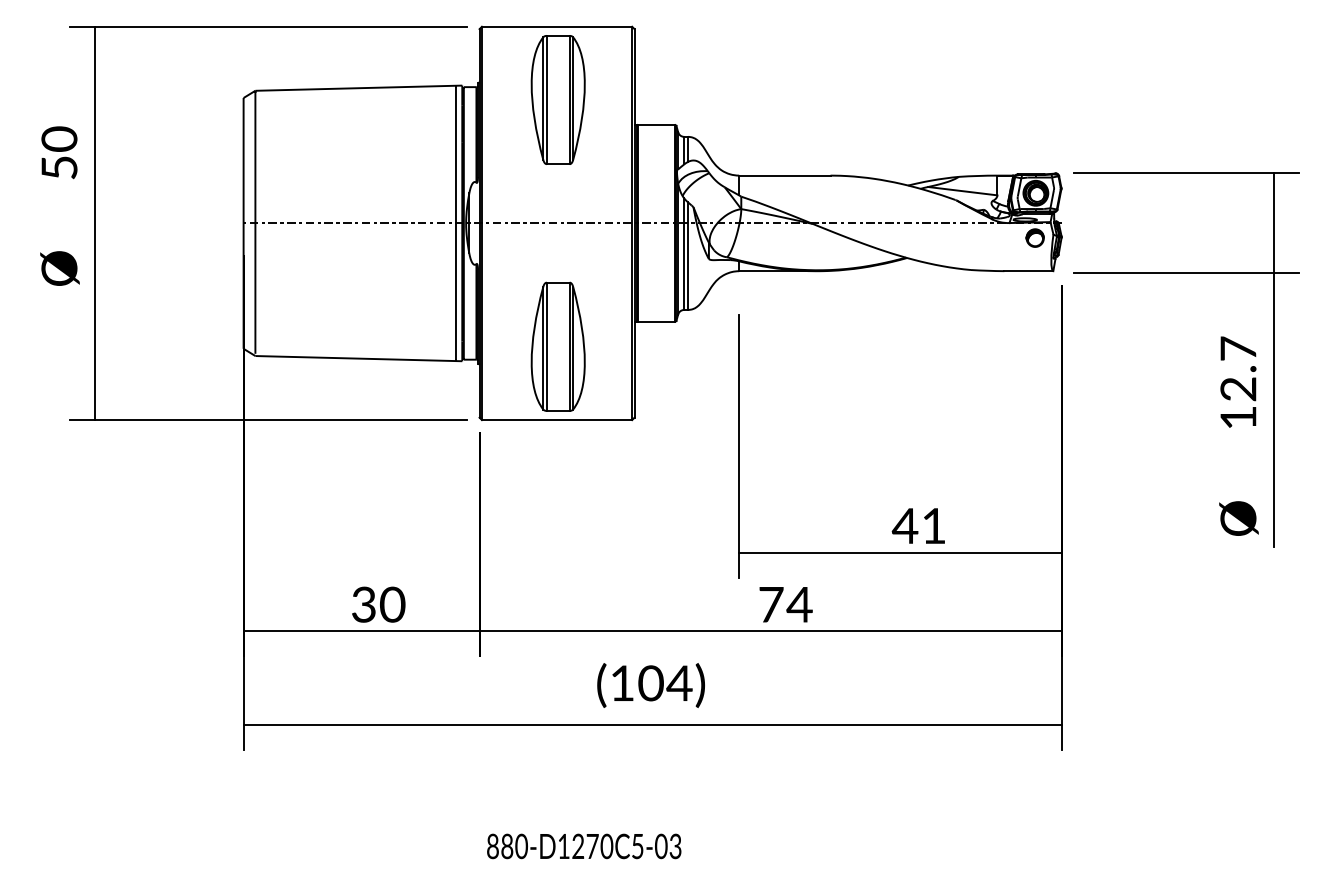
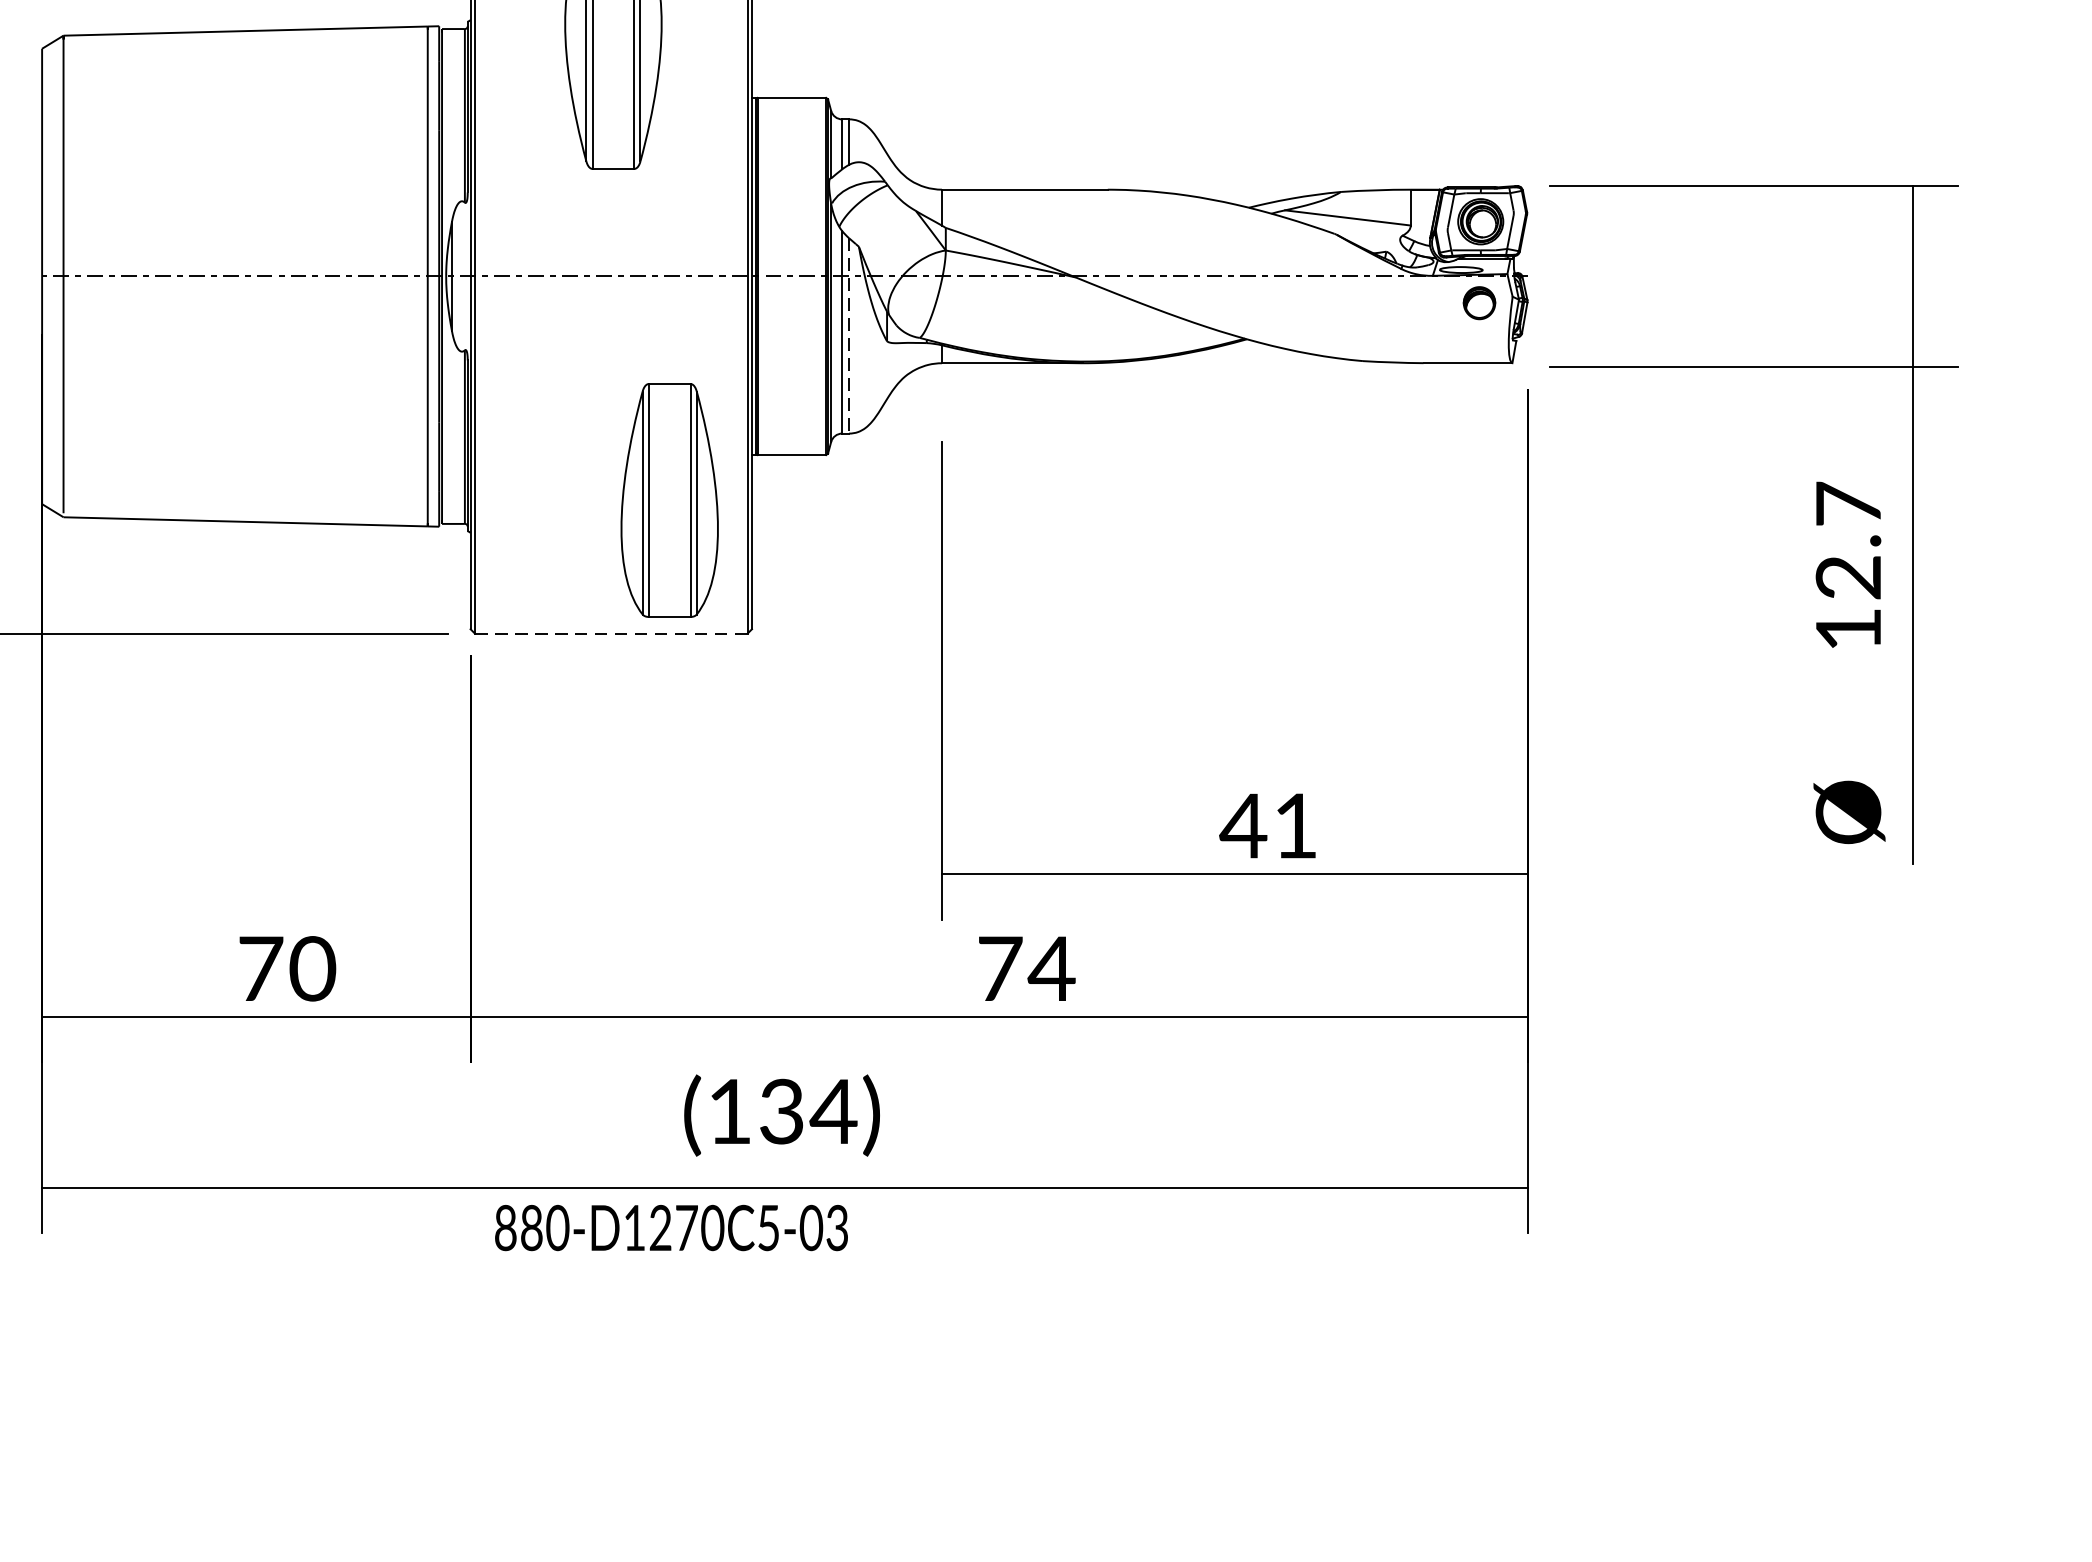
line: (688, 256) -> (849, 336), solid -> dashed
part: (557, 346) -> (668, 499), moved
line: (557, 420) -> (612, 634), solid -> dashed
text: (364, 604) -> (261, 968), 30 -> 70
text: (650, 683) -> (780, 1111), (104) -> (134)
text: (584, 846) -> (671, 1228), moved

